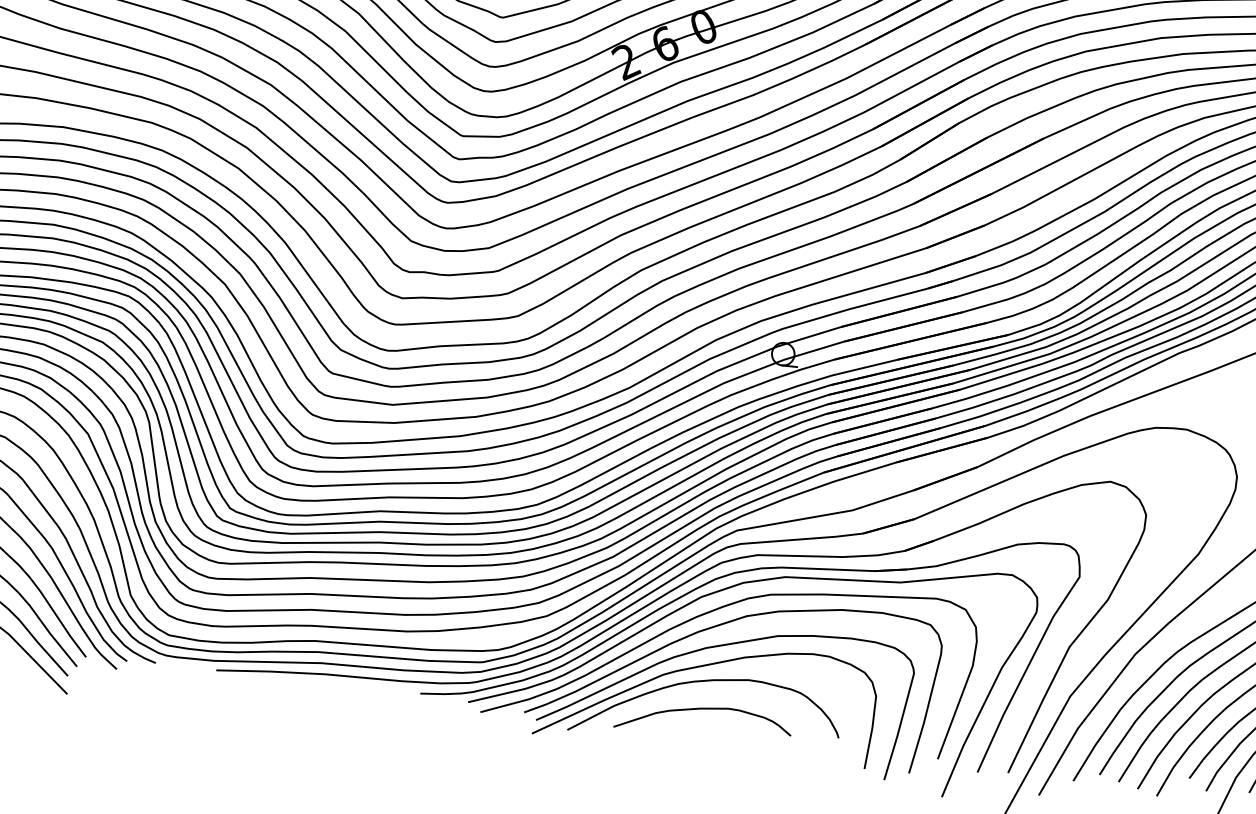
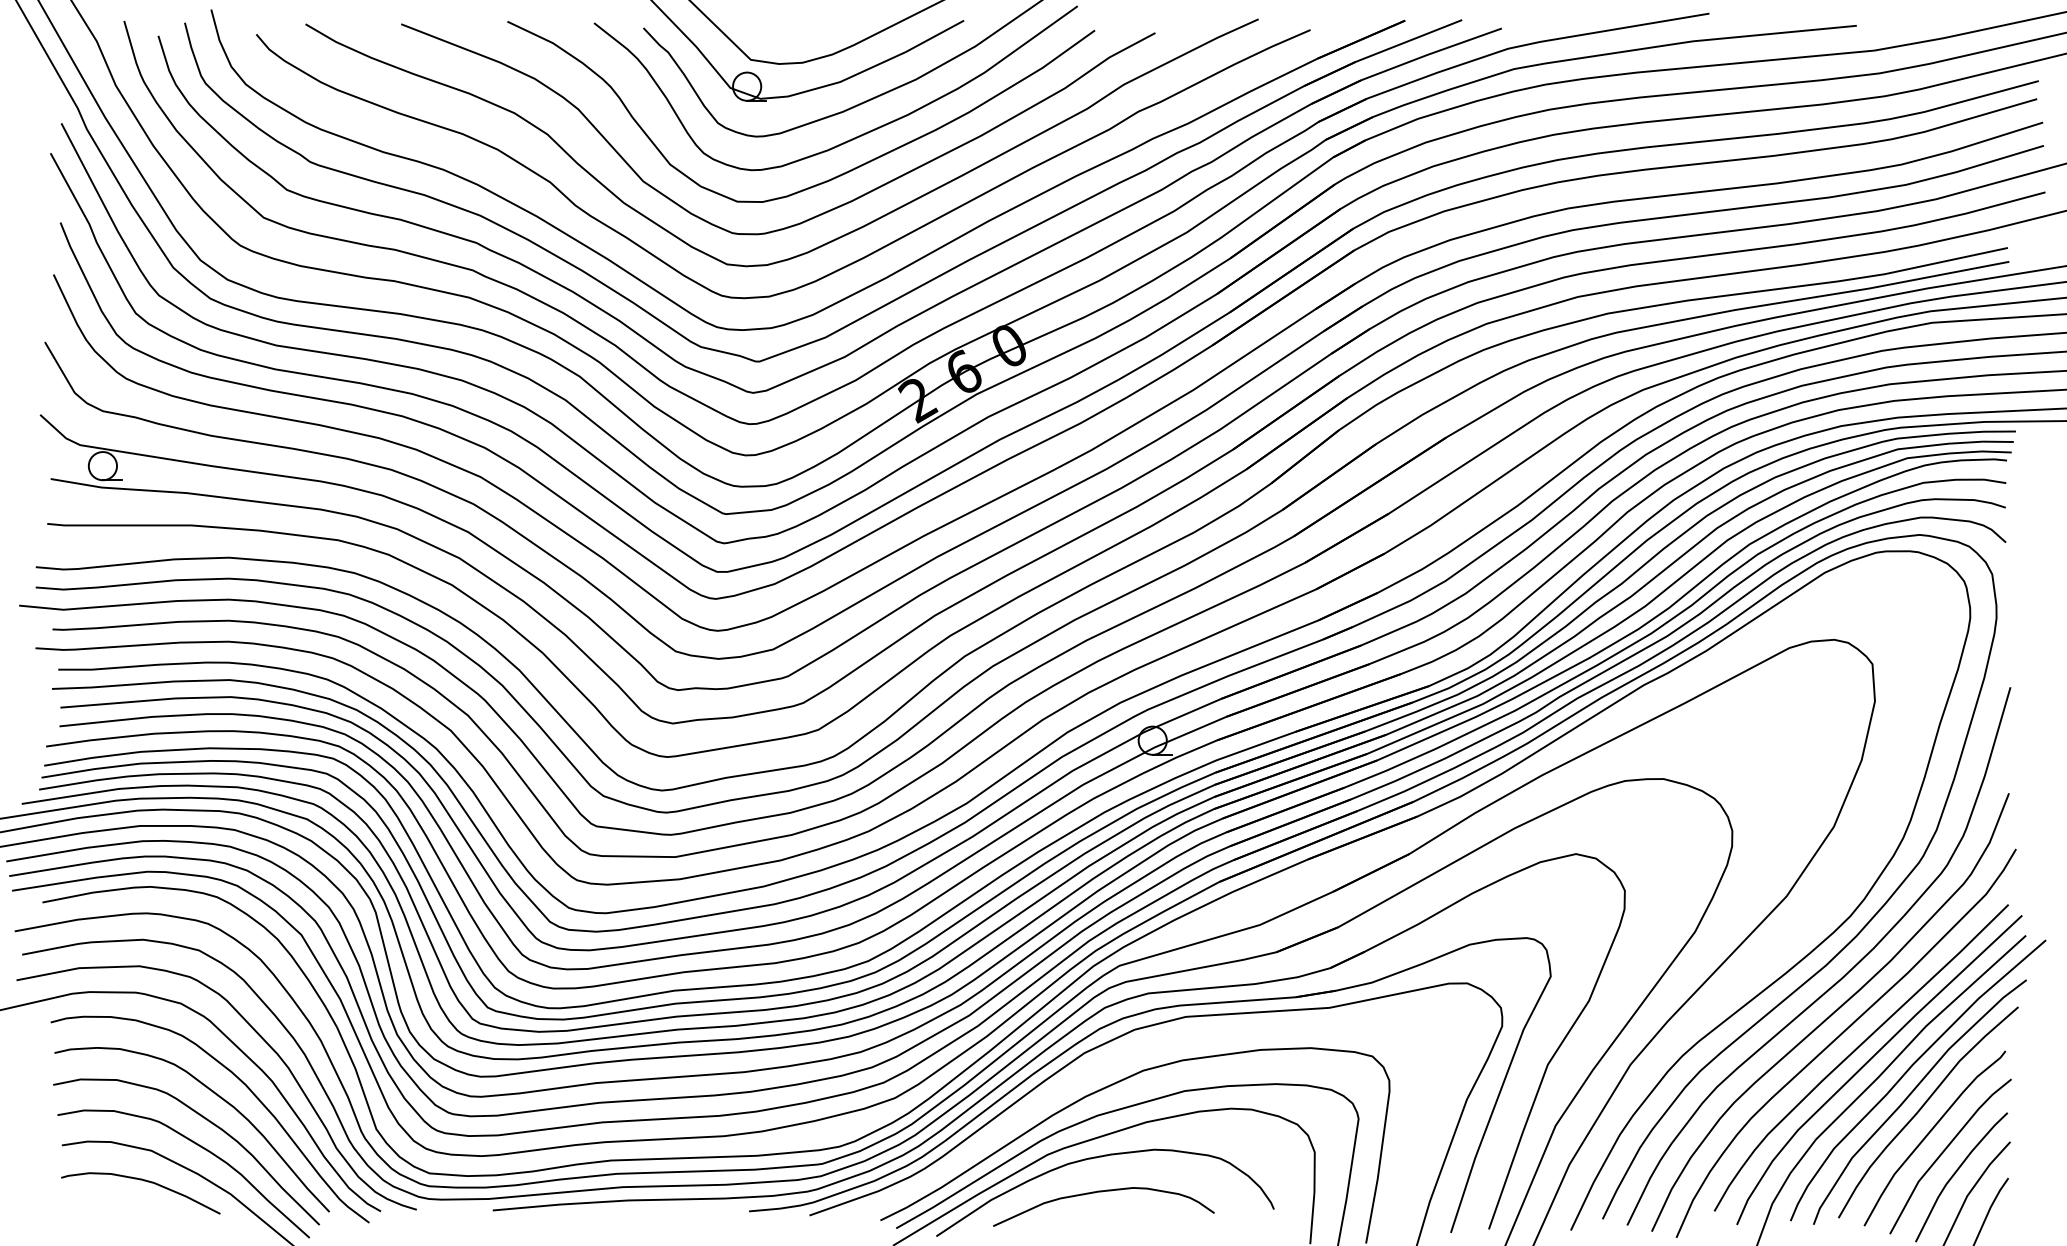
curve: (713, 611) -> (1101, 1069), removed

